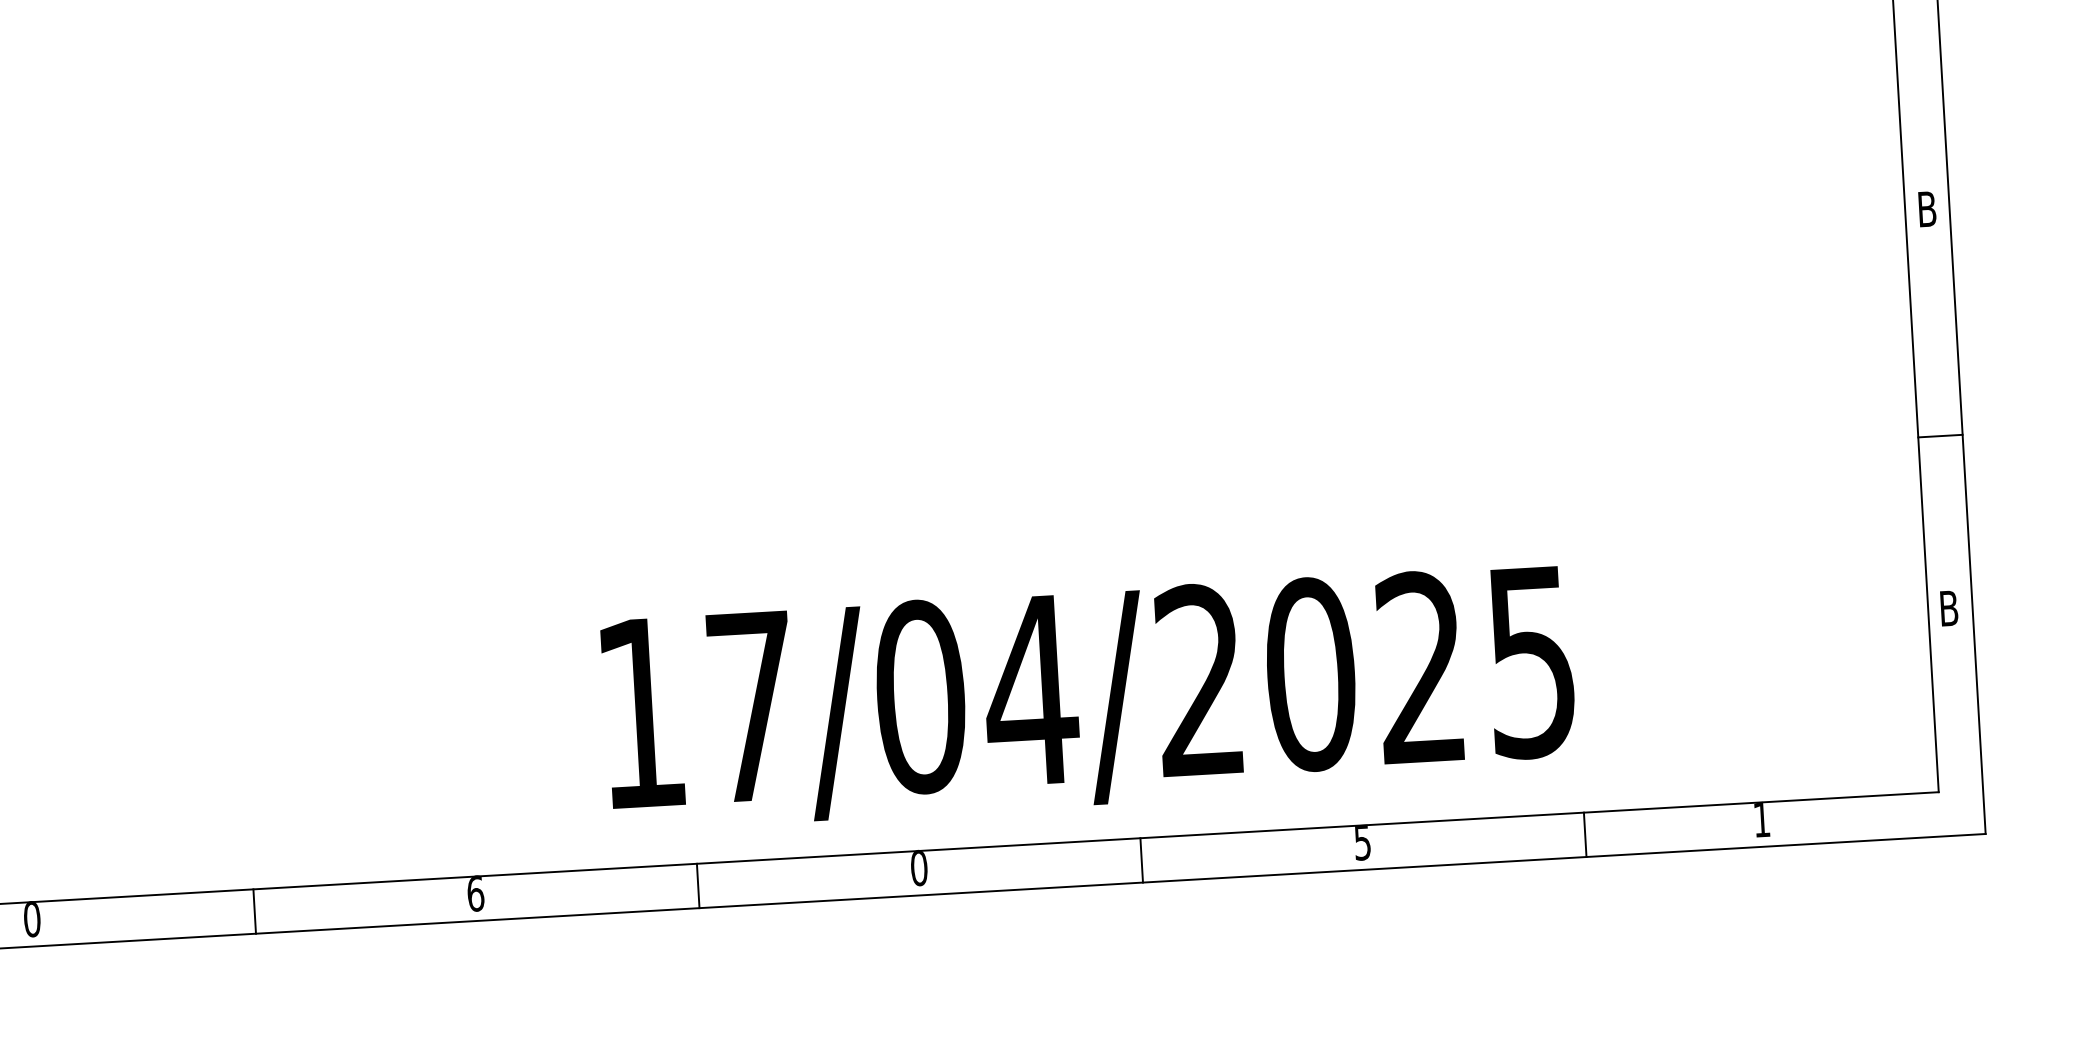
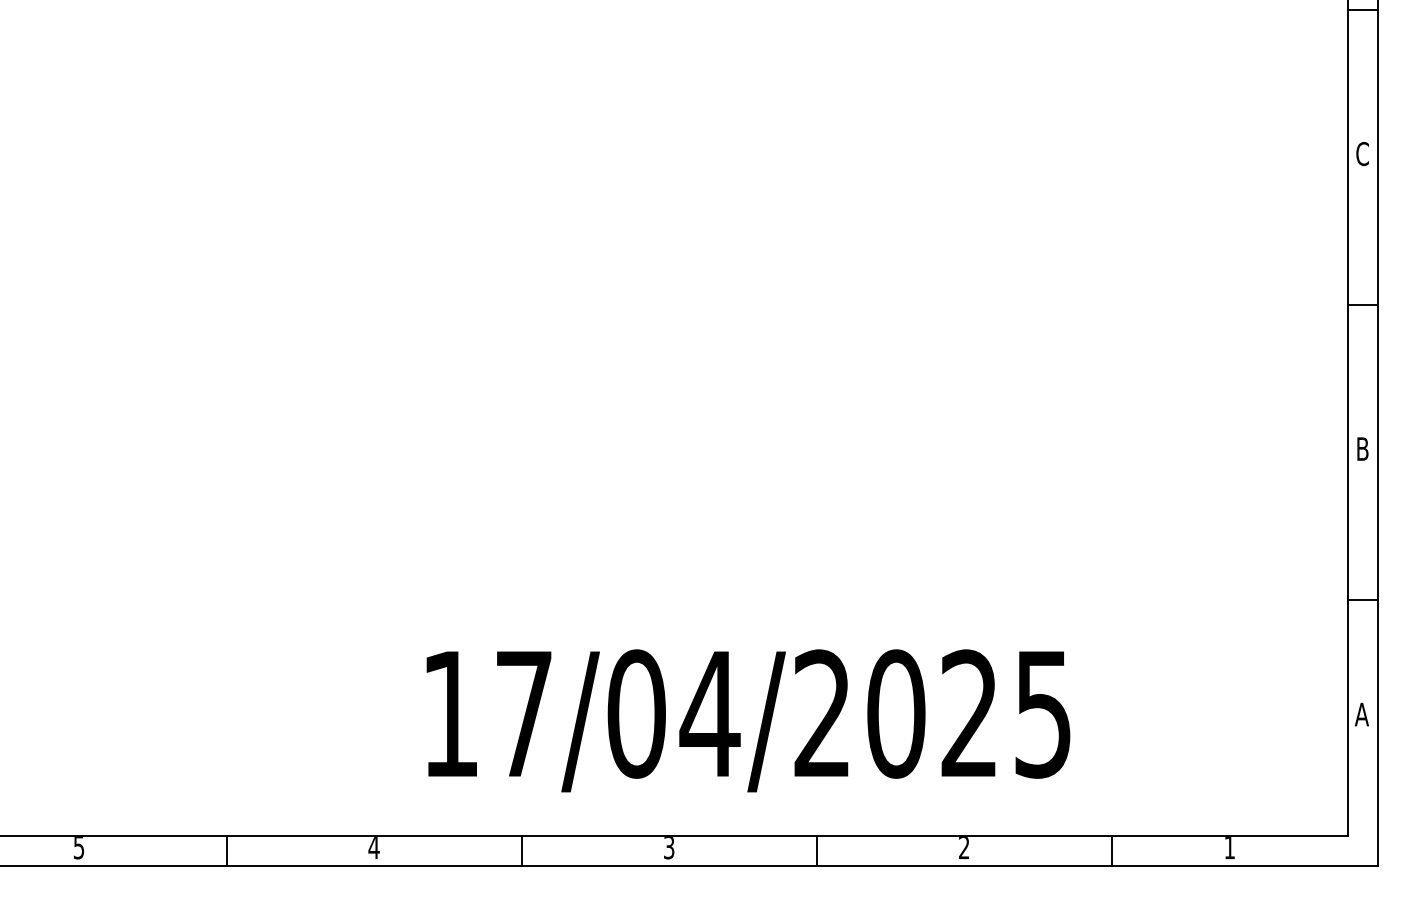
text: (1948, 608) -> (1361, 714), B -> A
text: (1089, 697) -> (748, 720), moved
text: (1363, 844) -> (964, 848), 5 -> 2
text: (918, 869) -> (668, 848), 0 -> 3
text: (474, 895) -> (373, 848), 6 -> 4
text: (31, 920) -> (78, 848), 0 -> 5

